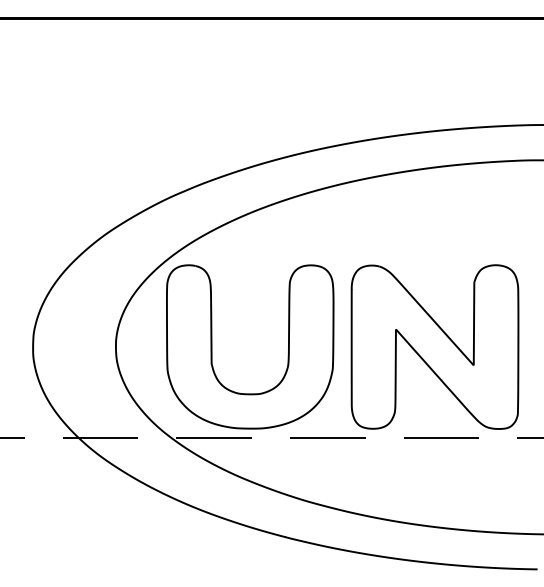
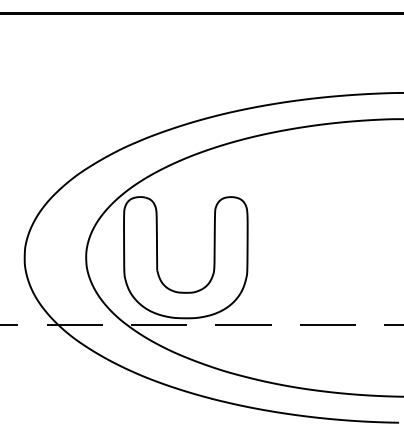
part: (434, 346) -> (322, 257), removed

